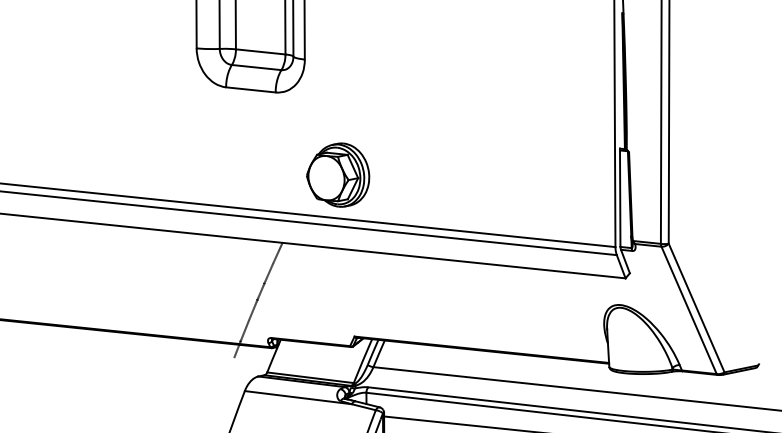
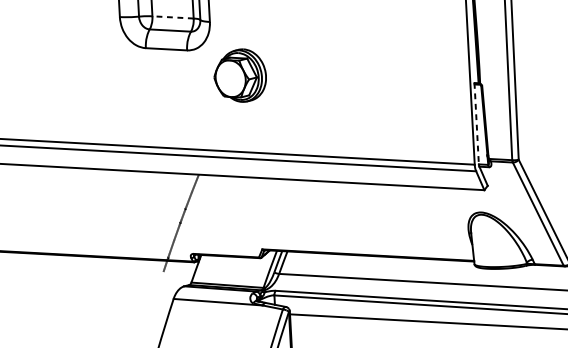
line: (260, 51) -> (172, 17), solid -> dashed
part: (338, 174) -> (240, 75), moved
line: (620, 197) -> (476, 123), solid -> dashed

